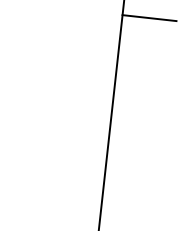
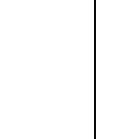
line: (149, 18) -> (109, 19), removed

